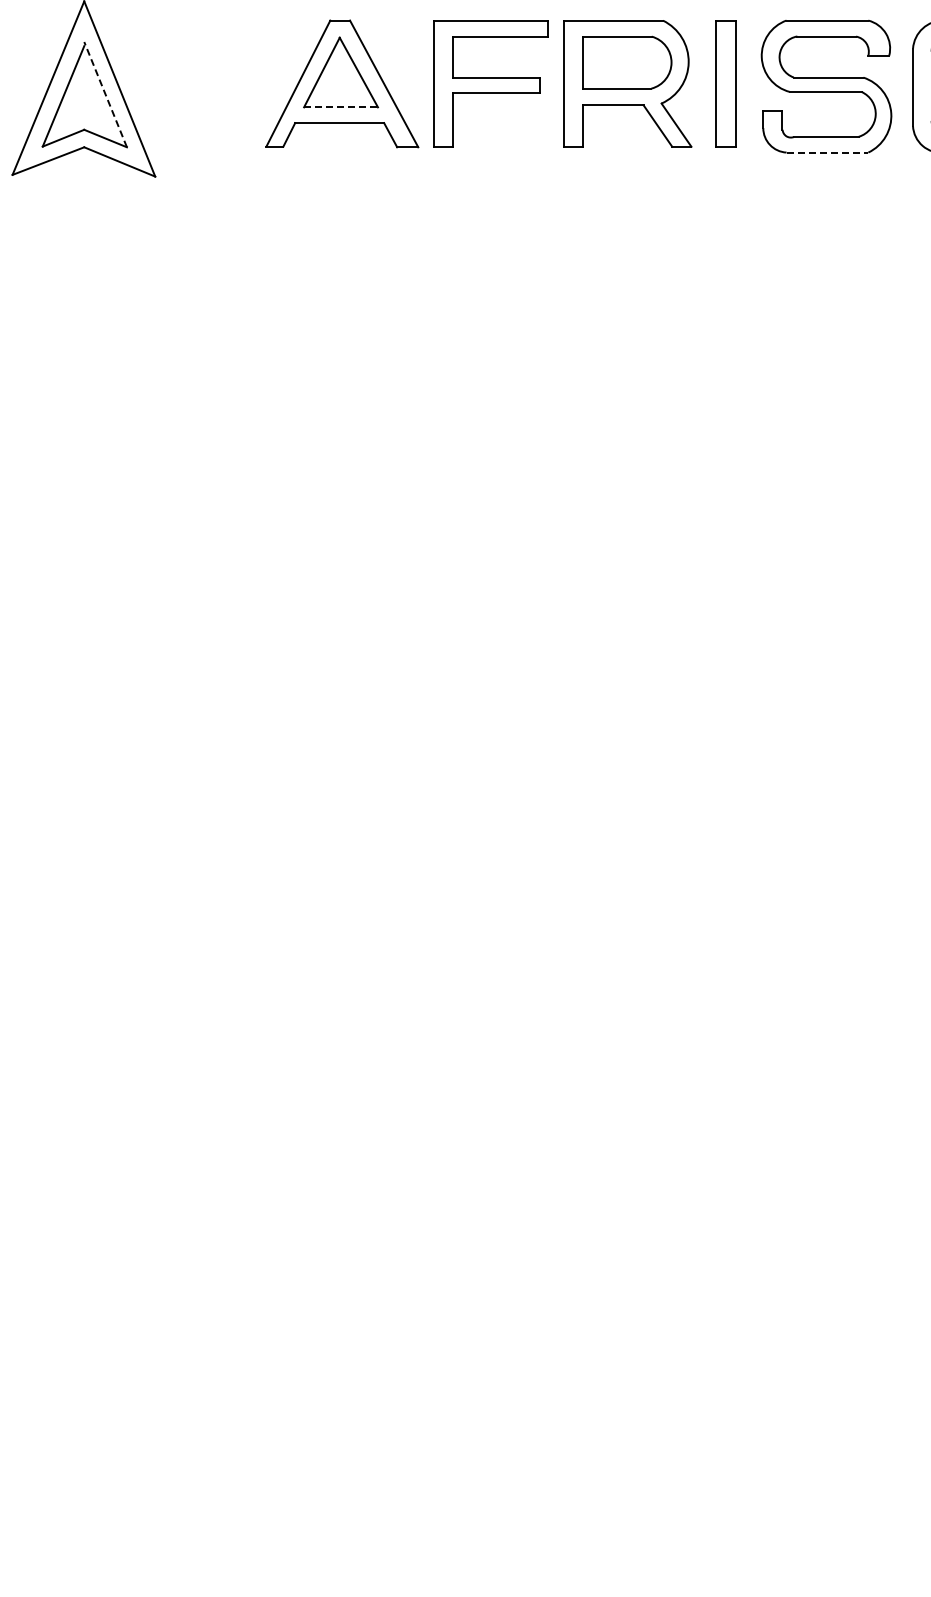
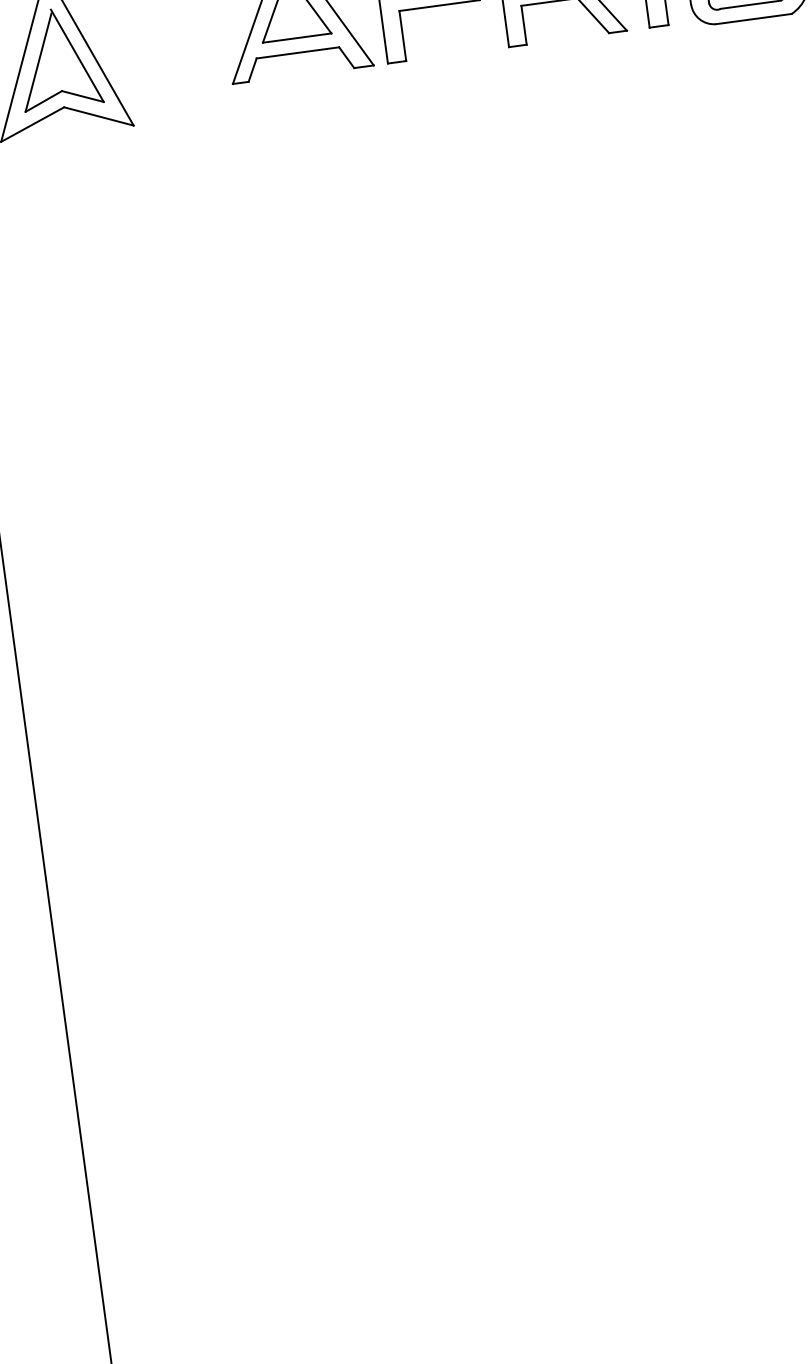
line: (105, 94) -> (77, 55), dashed -> solid
line: (341, 107) -> (297, 38), dashed -> solid
line: (827, 152) -> (753, 18), dashed -> solid

